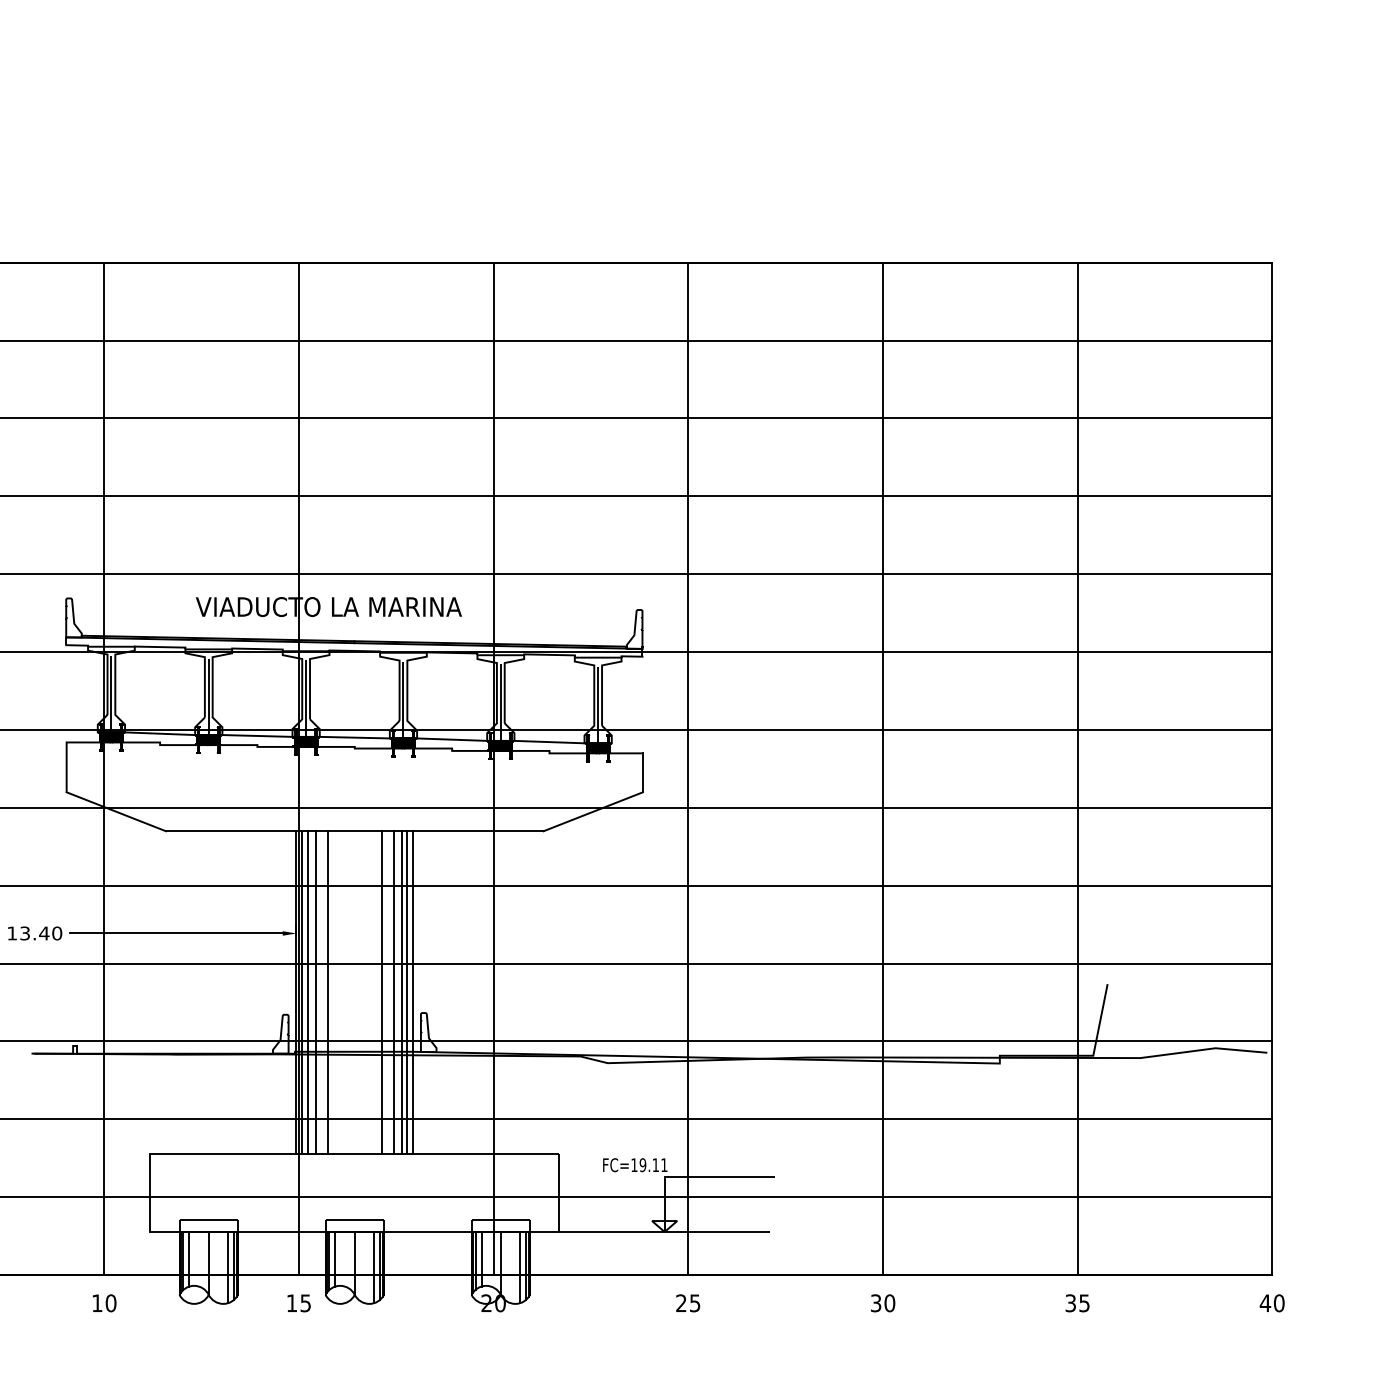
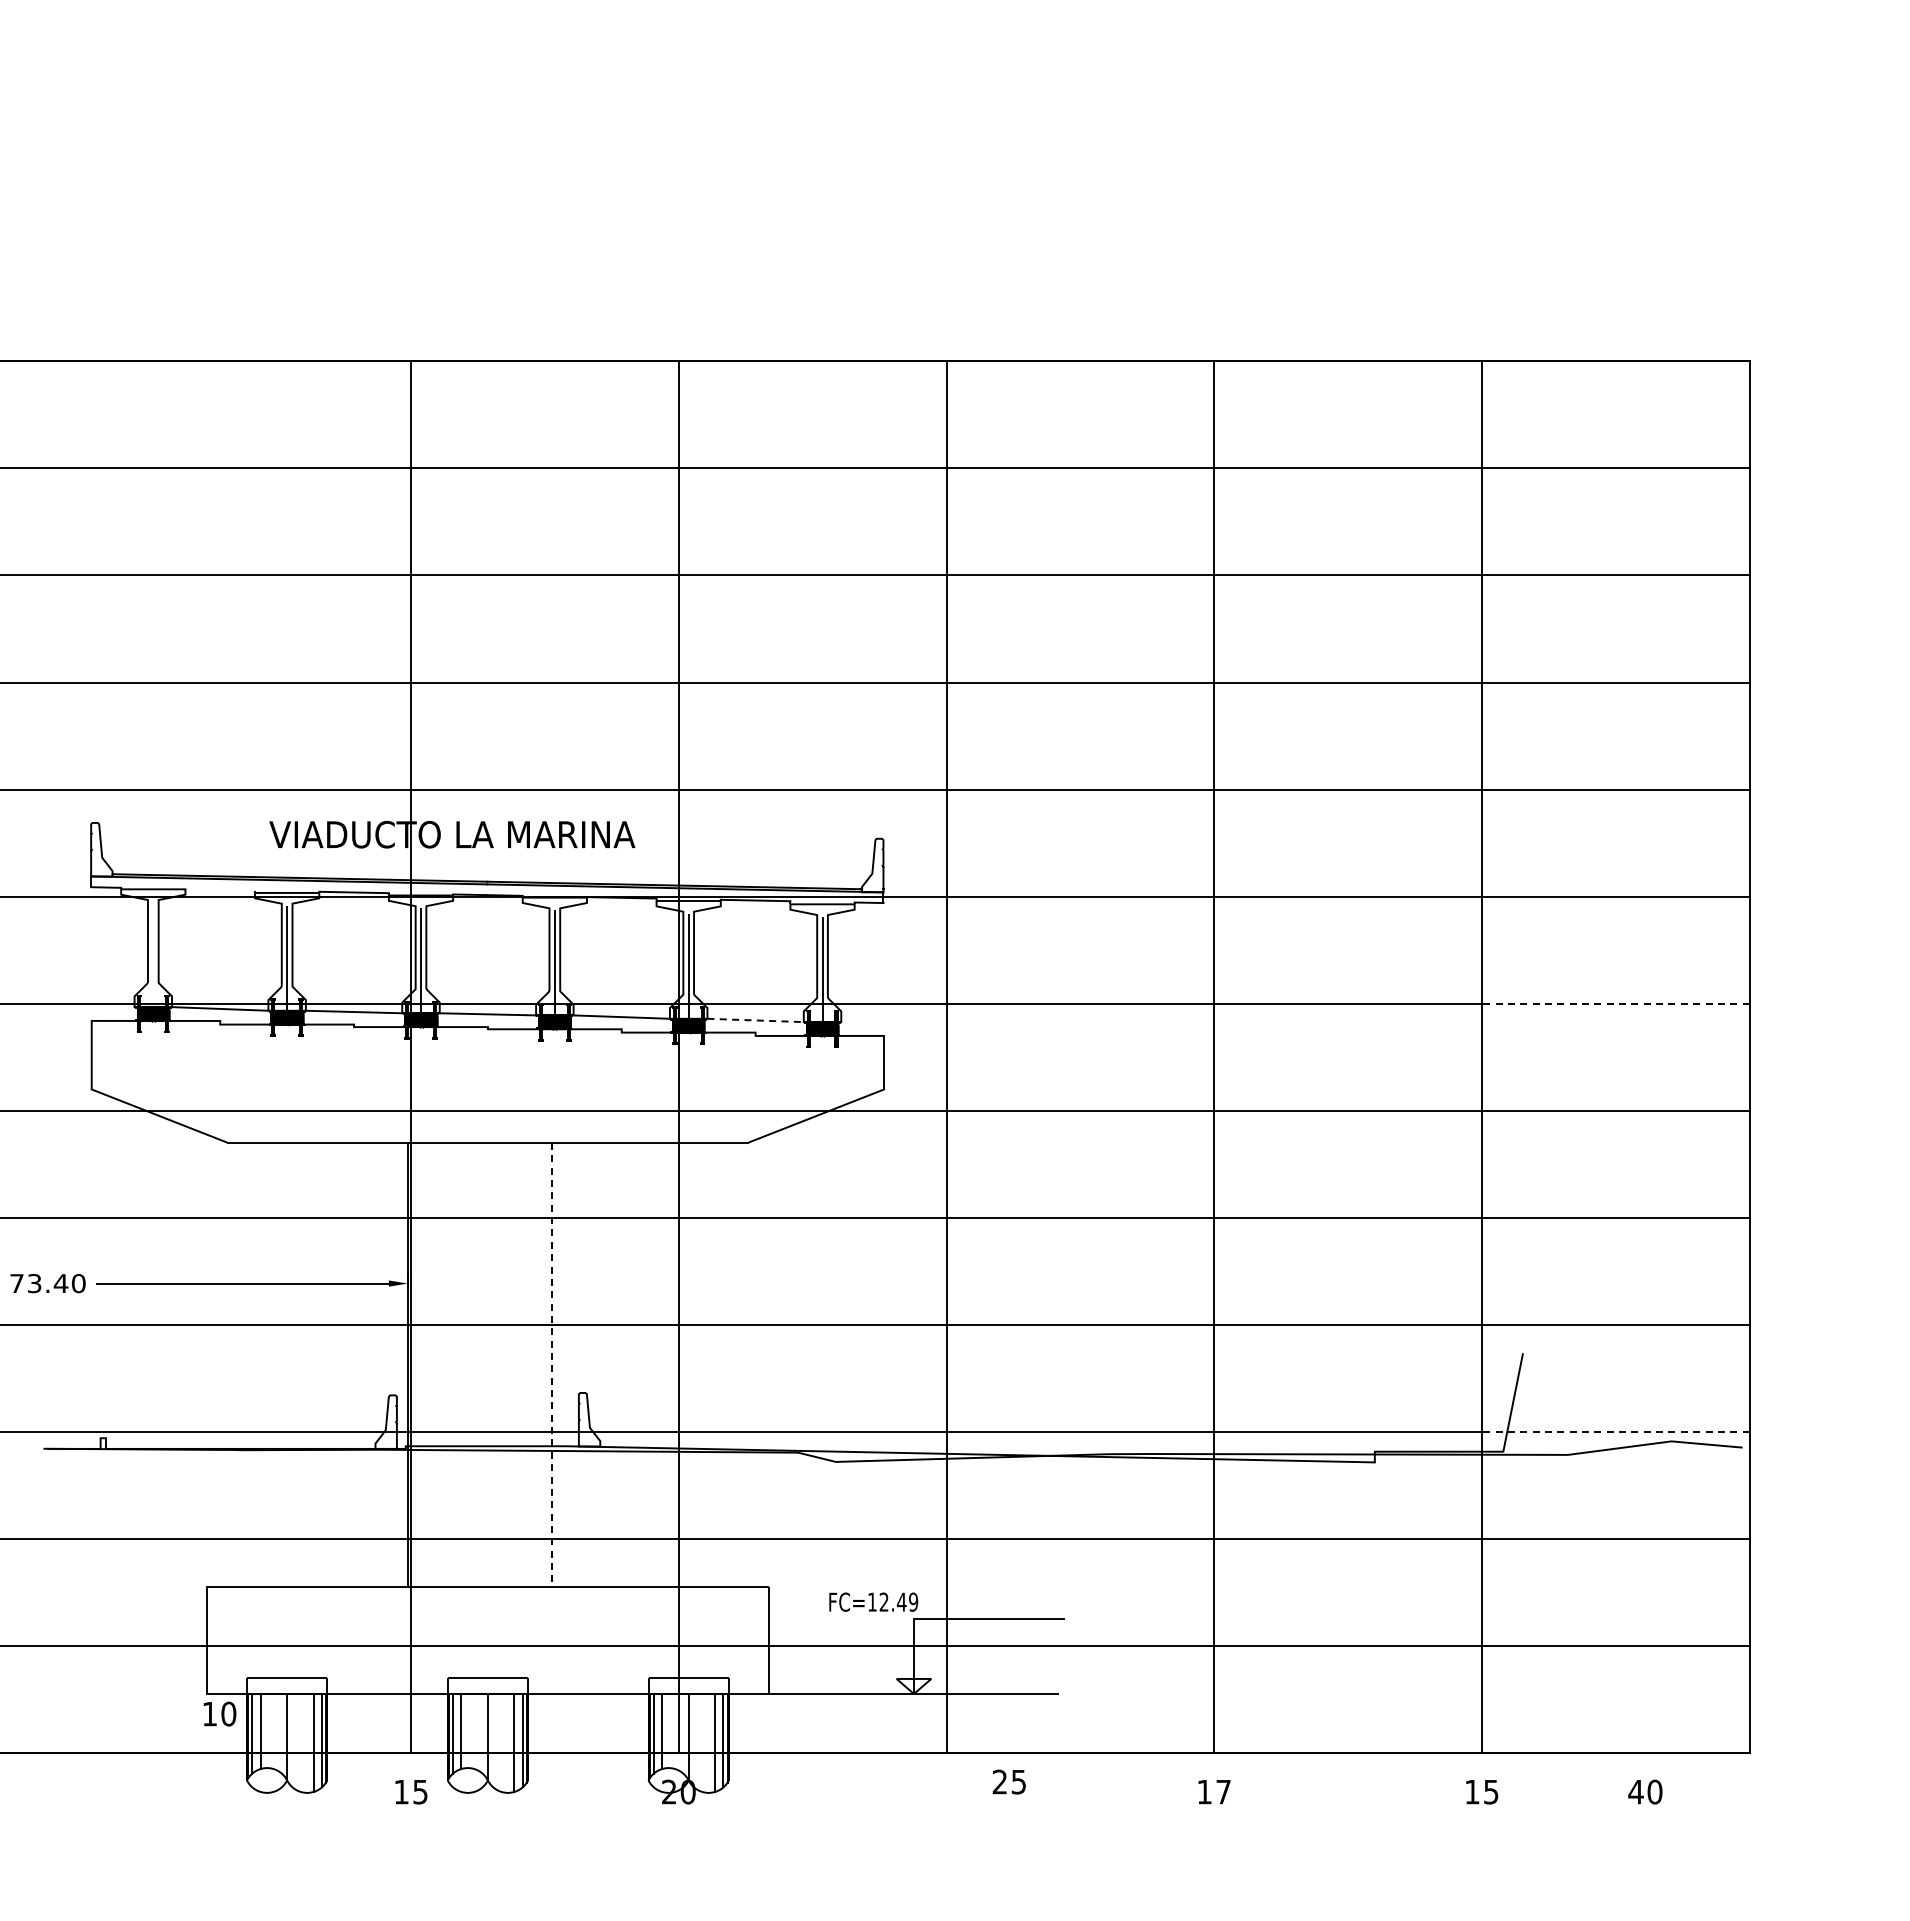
line: (160, 646) -> (220, 889), removed
line: (111, 698) -> (153, 960), removed
line: (1174, 729) -> (1615, 1003), solid -> dashed
line: (550, 742) -> (756, 1020), solid -> dashed
line: (104, 769) -> (143, 1057), removed
text: (11, 933) -> (16, 1283), 13.40 -> 73.40
line: (302, 992) -> (415, 1364), removed
line: (307, 992) -> (423, 1364), removed
line: (315, 992) -> (434, 1364), removed
line: (327, 992) -> (450, 1364), removed
line: (382, 992) -> (525, 1364), removed
line: (393, 992) -> (541, 1364), removed
line: (401, 992) -> (552, 1364), solid -> dashed
line: (407, 992) -> (560, 1364), removed
line: (413, 992) -> (568, 1364), removed
line: (1174, 1041) -> (1615, 1432), solid -> dashed
text: (653, 1164) -> (898, 1601), FC=19.11 -> FC=12.49
text: (104, 1302) -> (219, 1713), moved
text: (687, 1302) -> (1008, 1781), moved
text: (883, 1302) -> (1214, 1791), 30 -> 17
text: (1070, 1302) -> (1472, 1791), 35 -> 15
text: (1272, 1302) -> (1645, 1791), moved

